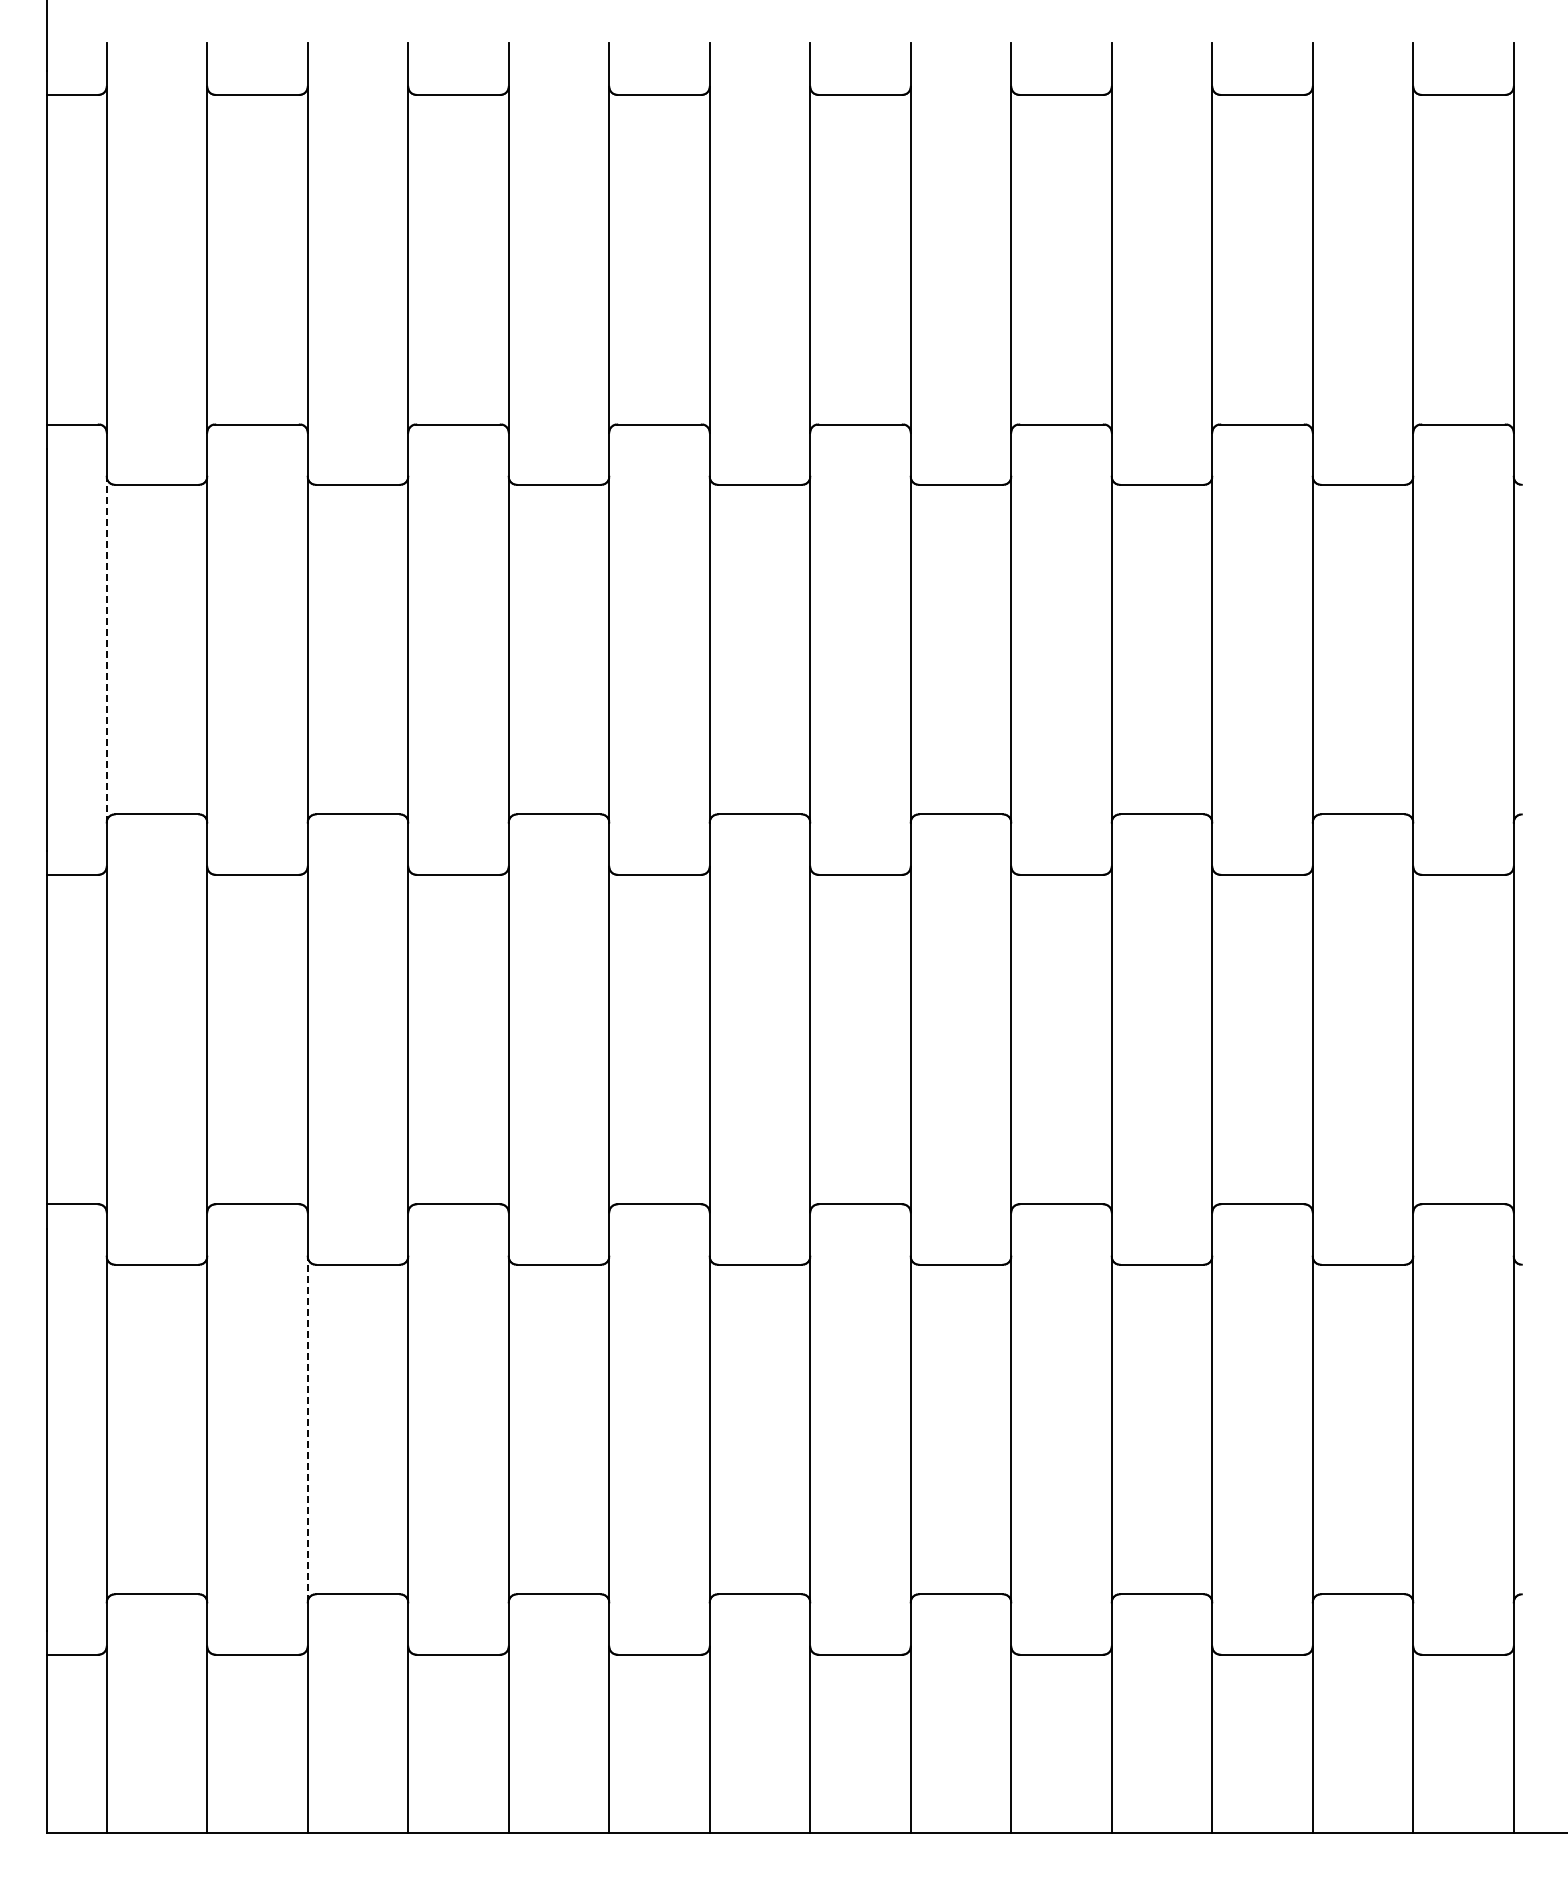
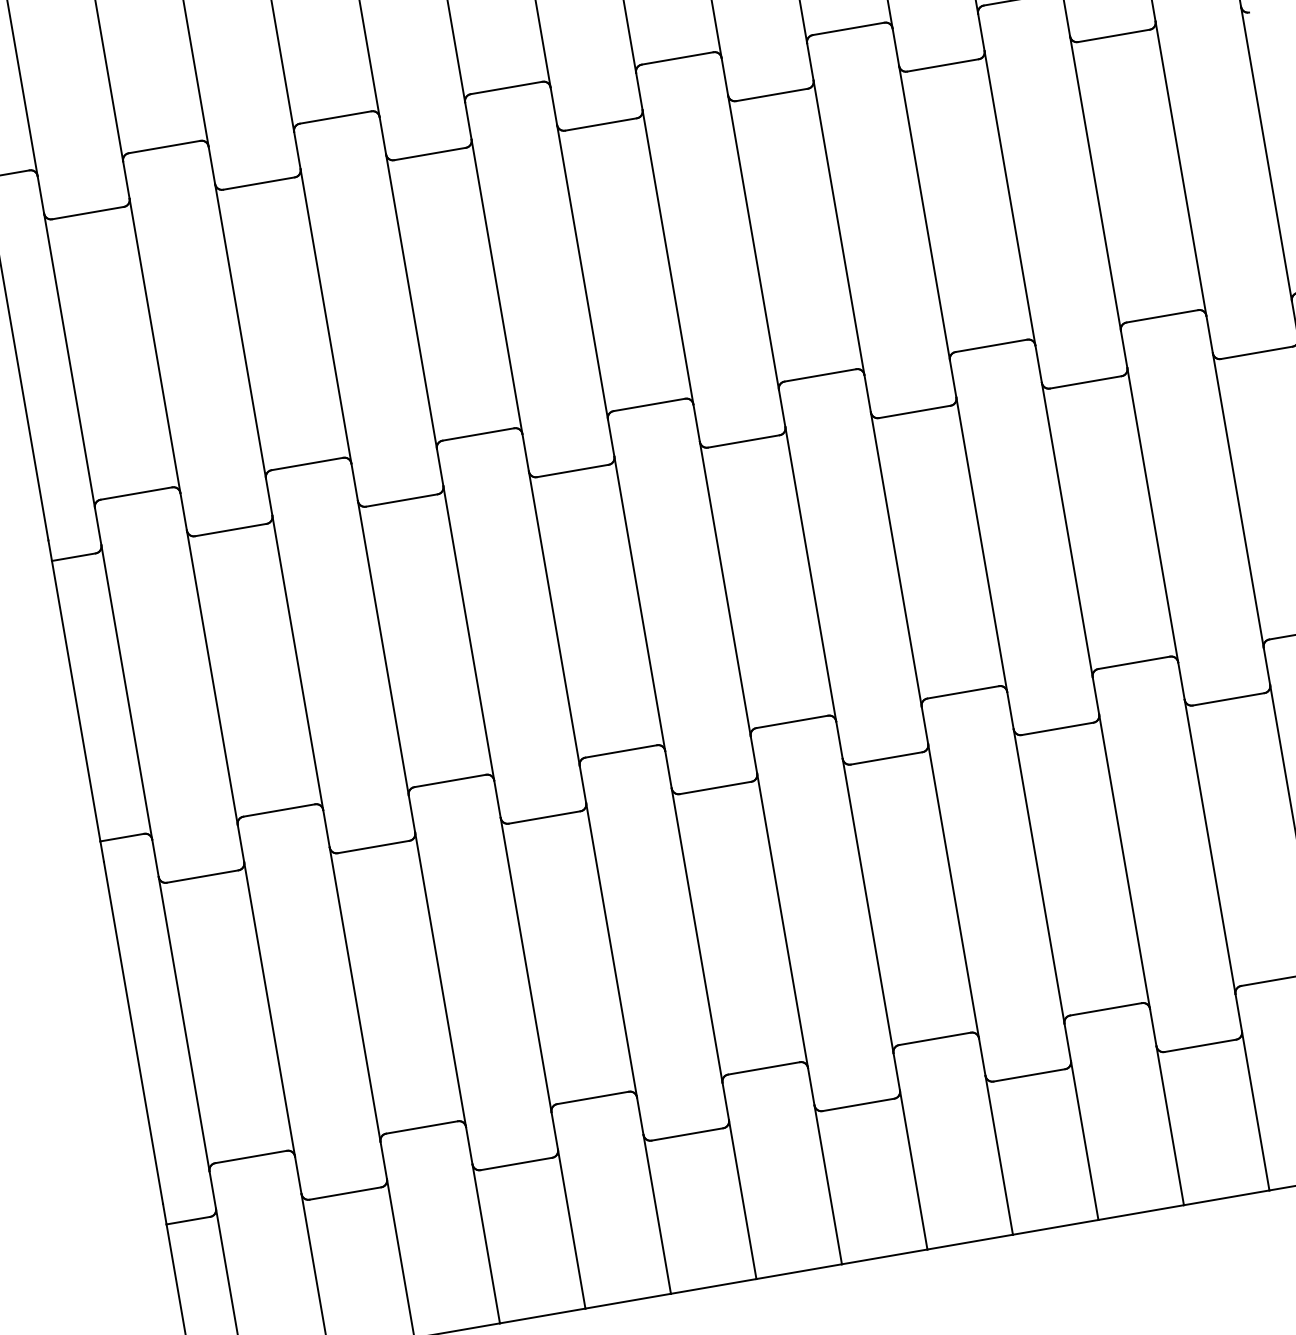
line: (106, 649) -> (69, 360), dashed -> solid
line: (307, 1429) -> (354, 994), dashed -> solid

